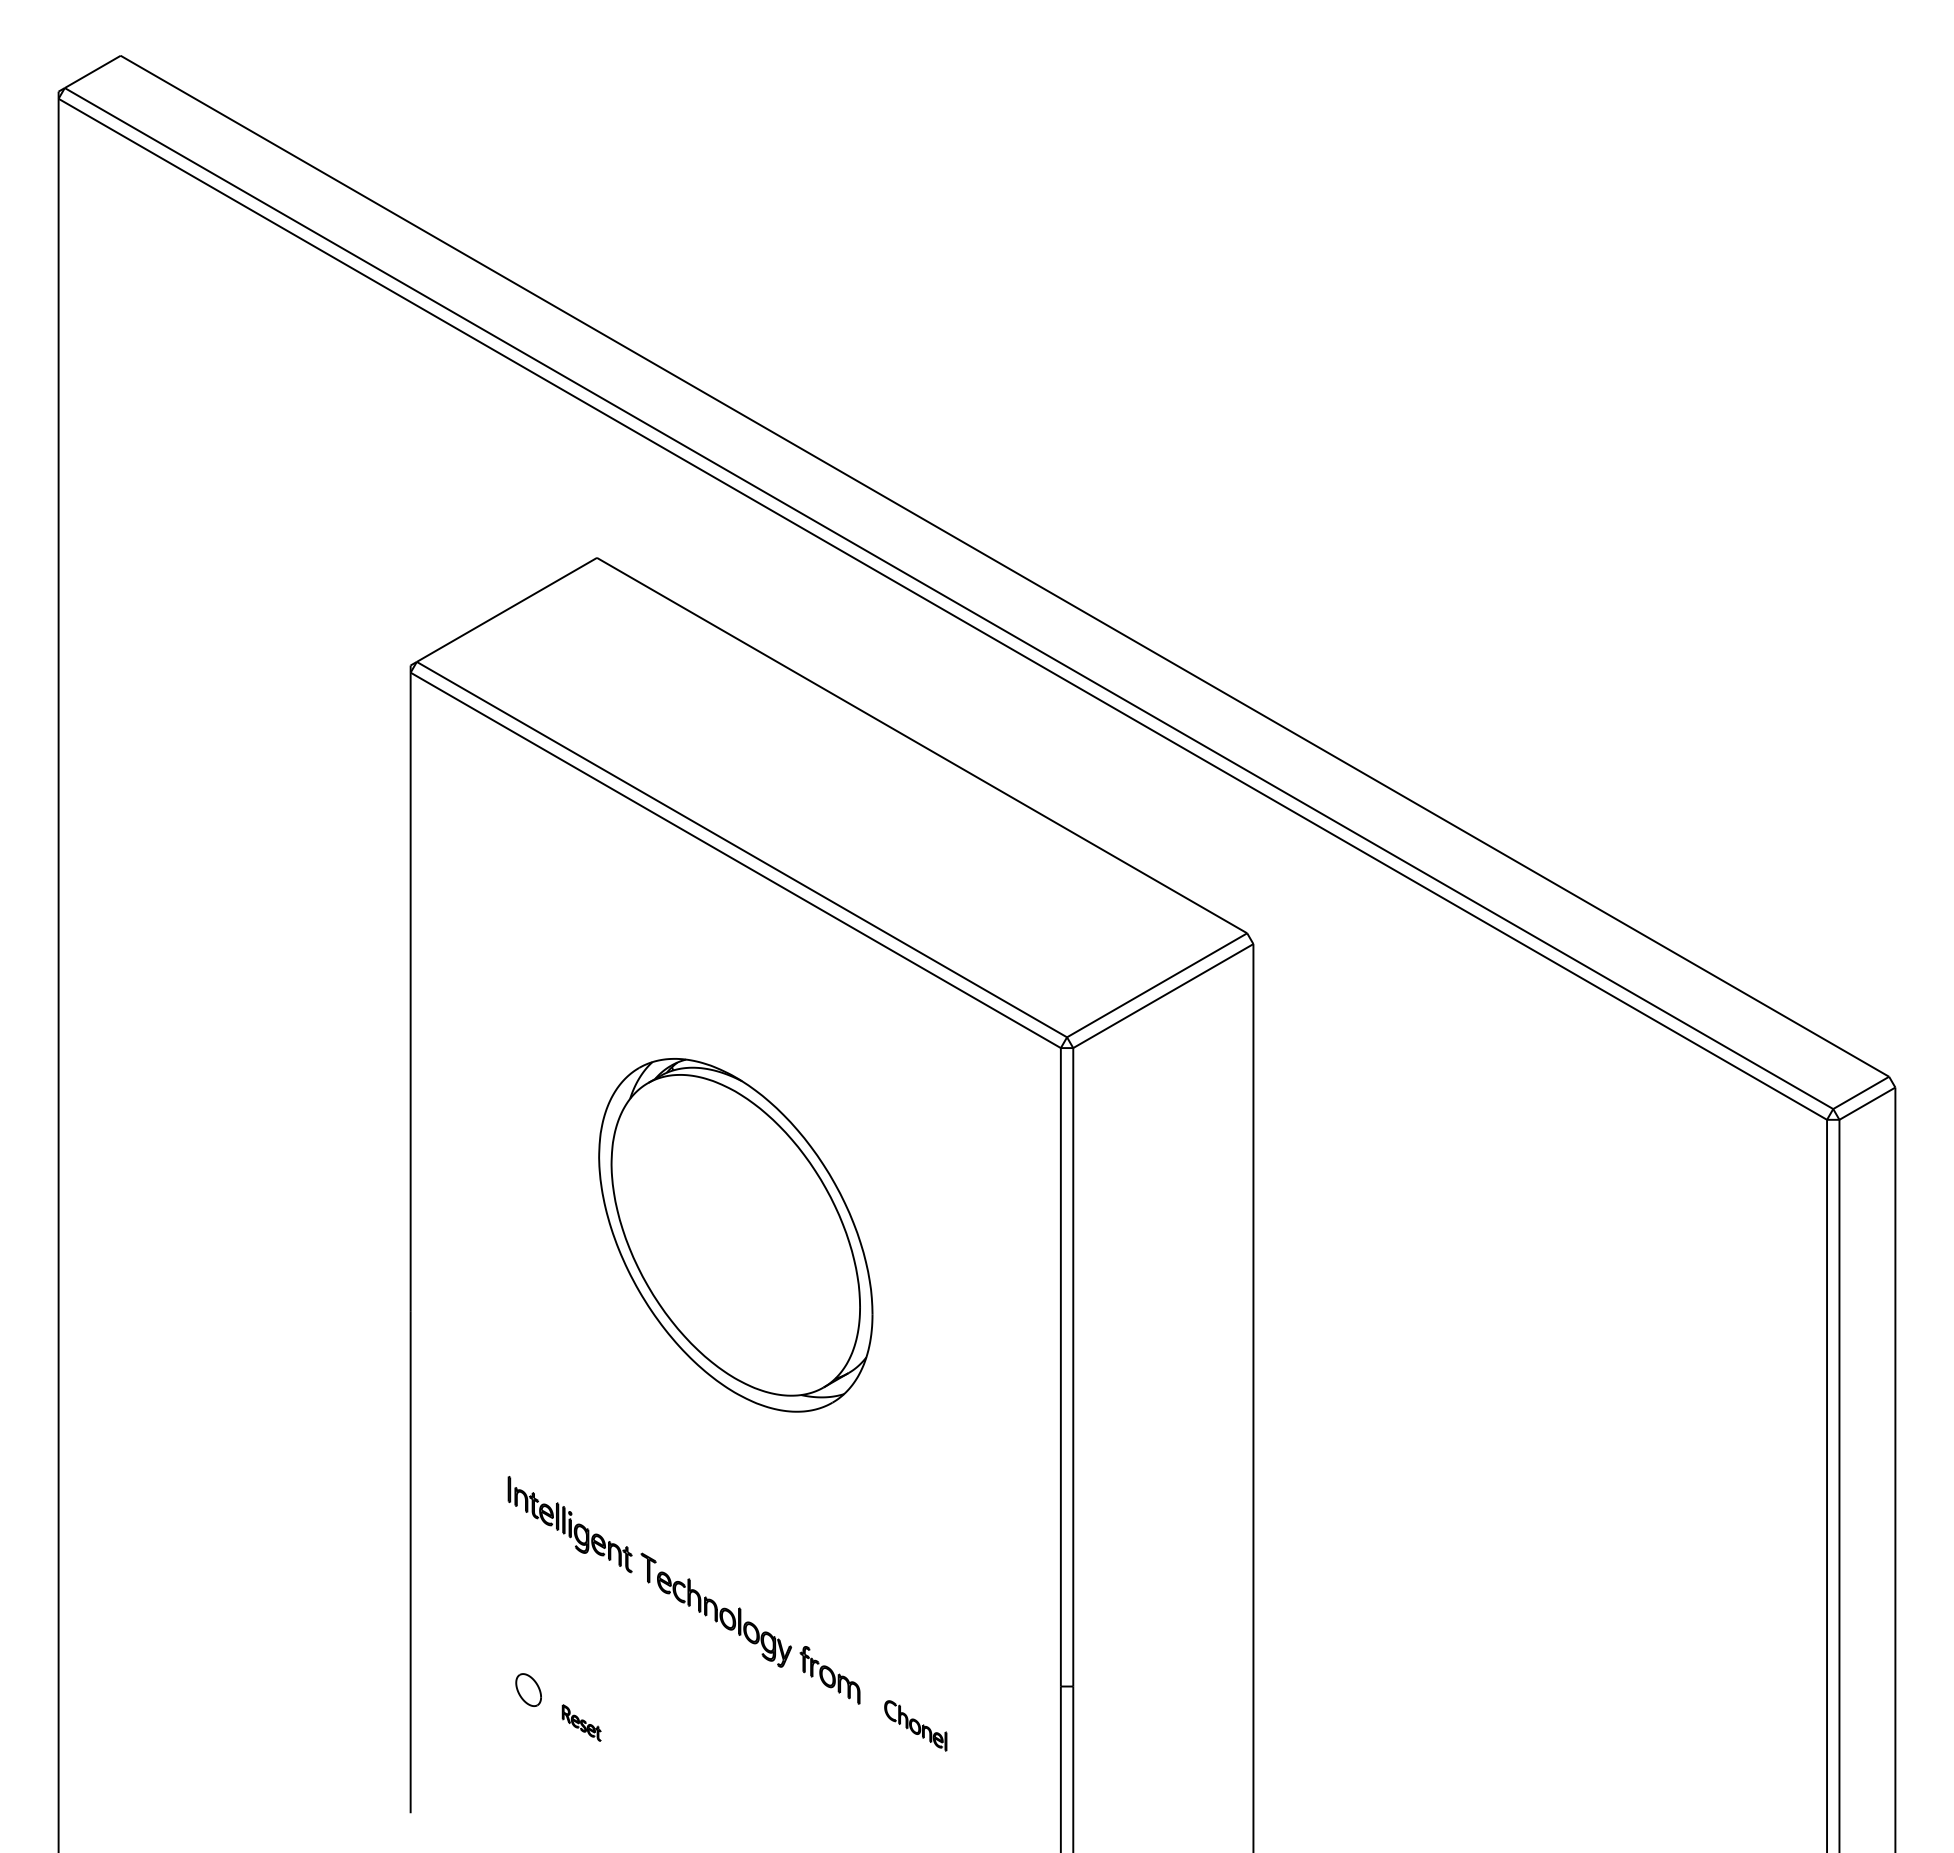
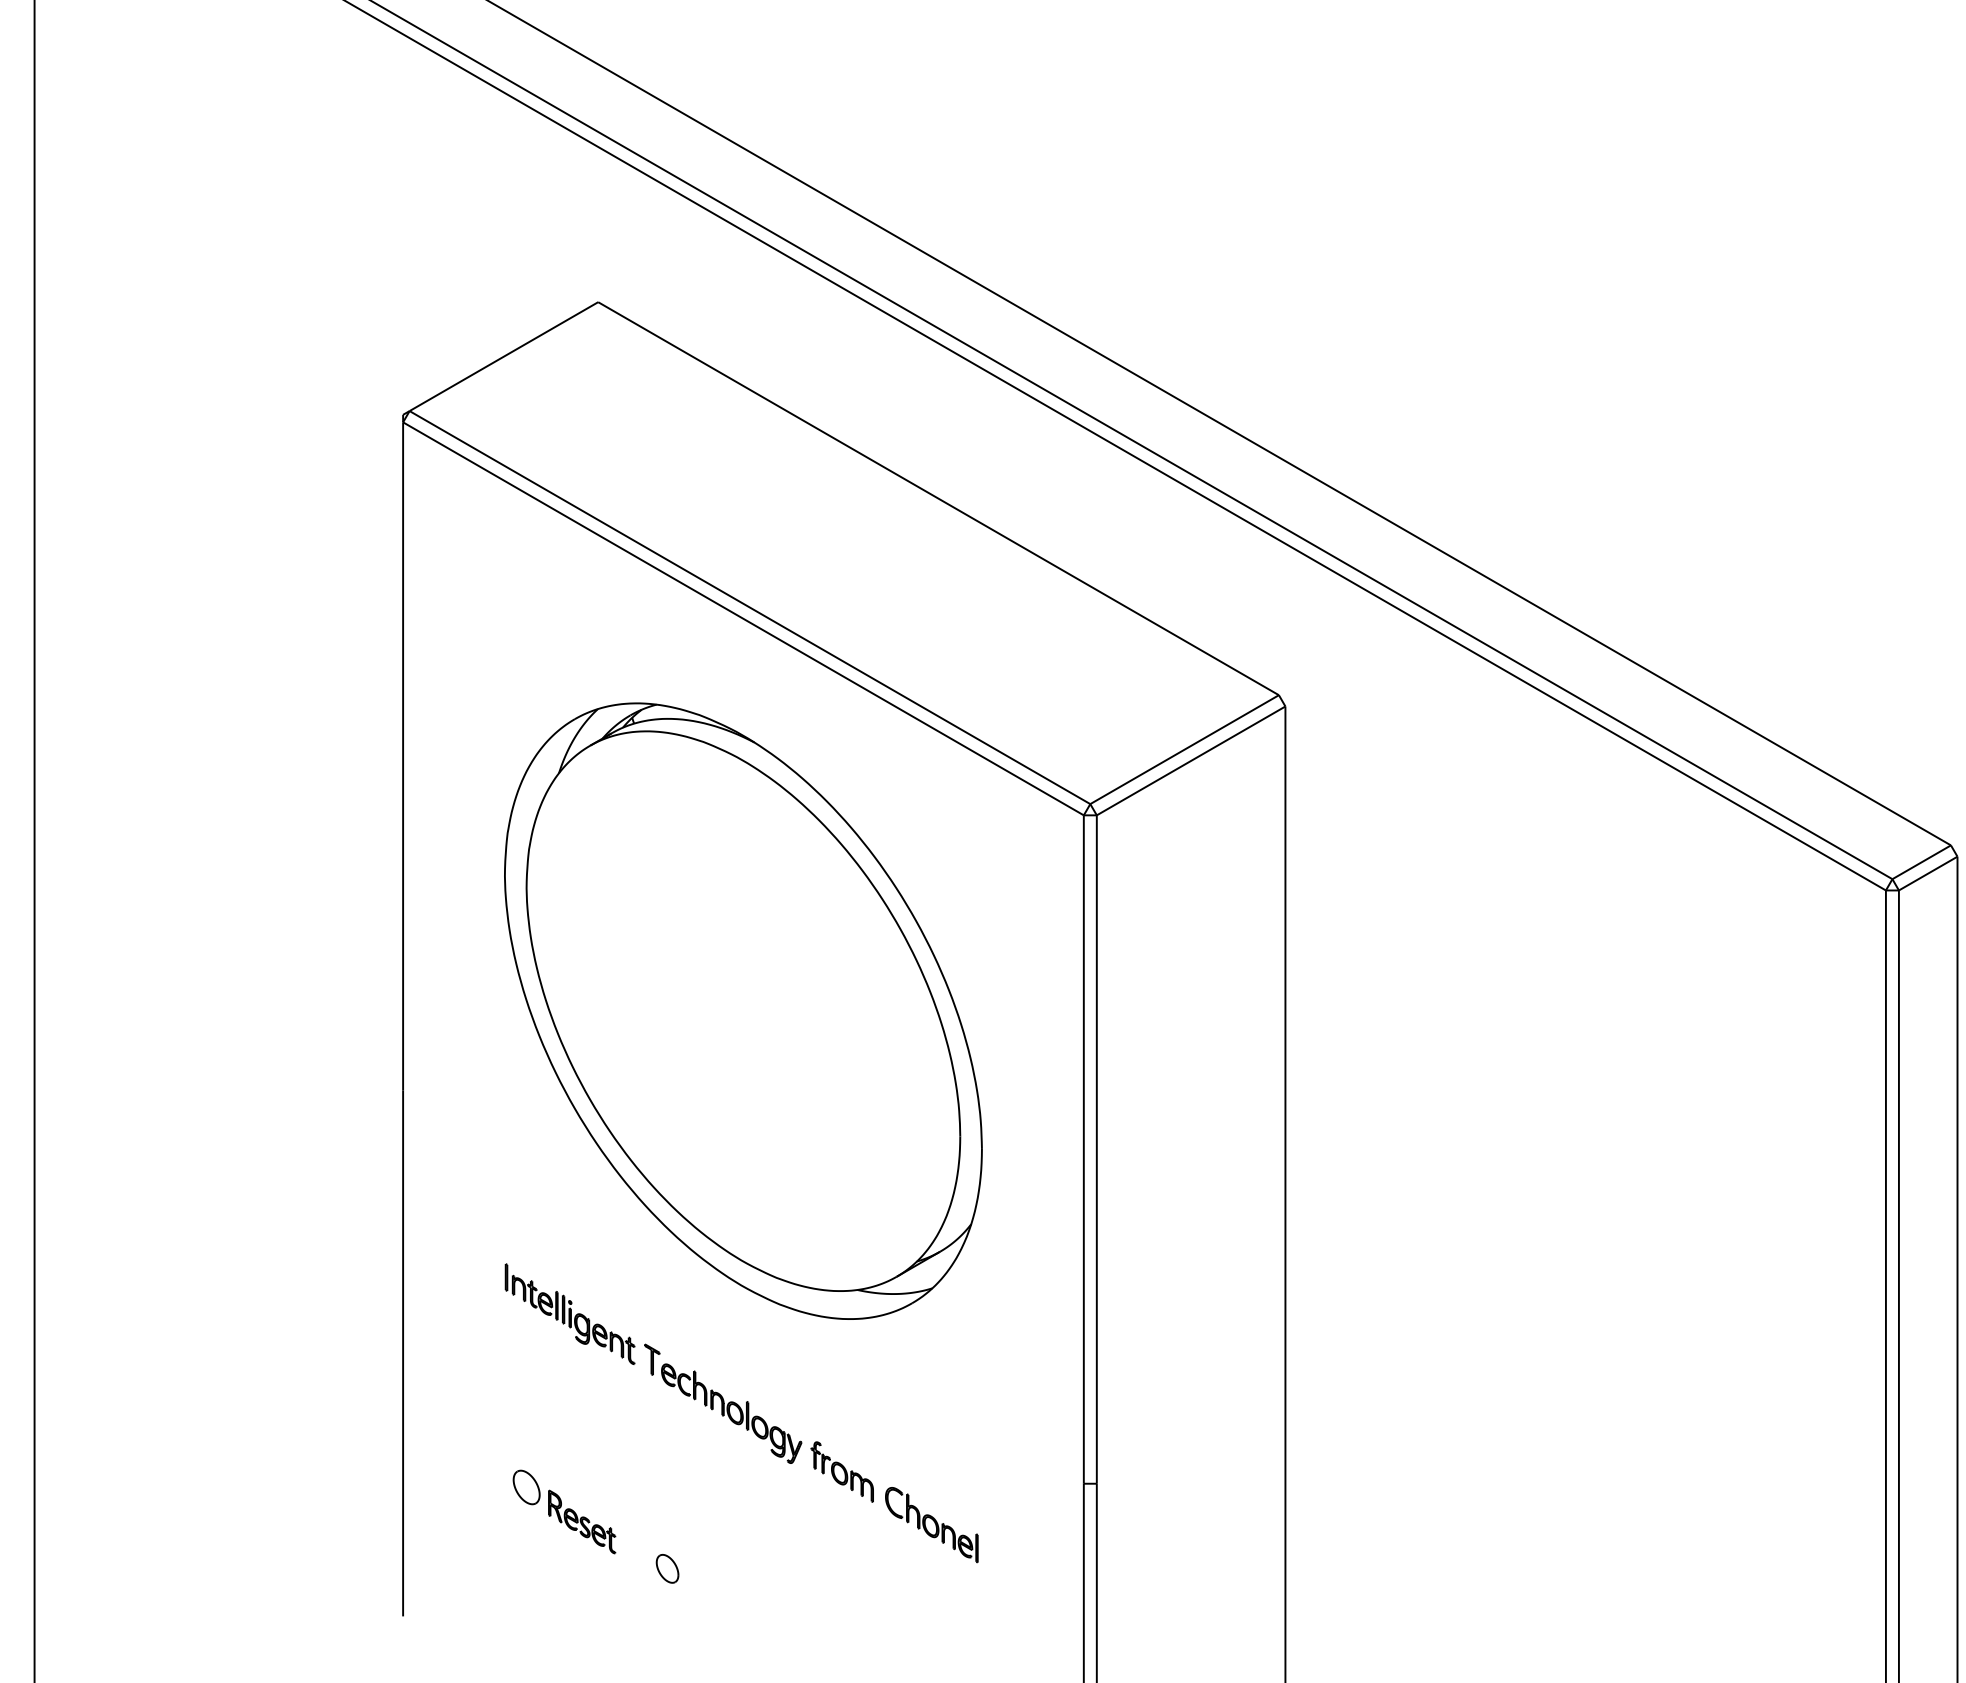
part: (735, 1235) -> (743, 1011), size x1.67
part: (581, 1722) -> (581, 1521), size x1.67
part: (915, 1725) -> (931, 1524), size x1.43
part: (663, 1767) -> (667, 1568), added

